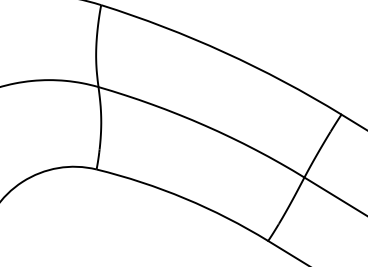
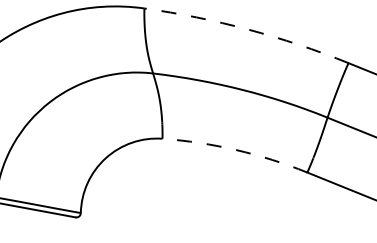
arc: (225, 52) -> (248, 29), solid -> dashed
arc: (185, 199) -> (236, 150), solid -> dashed

